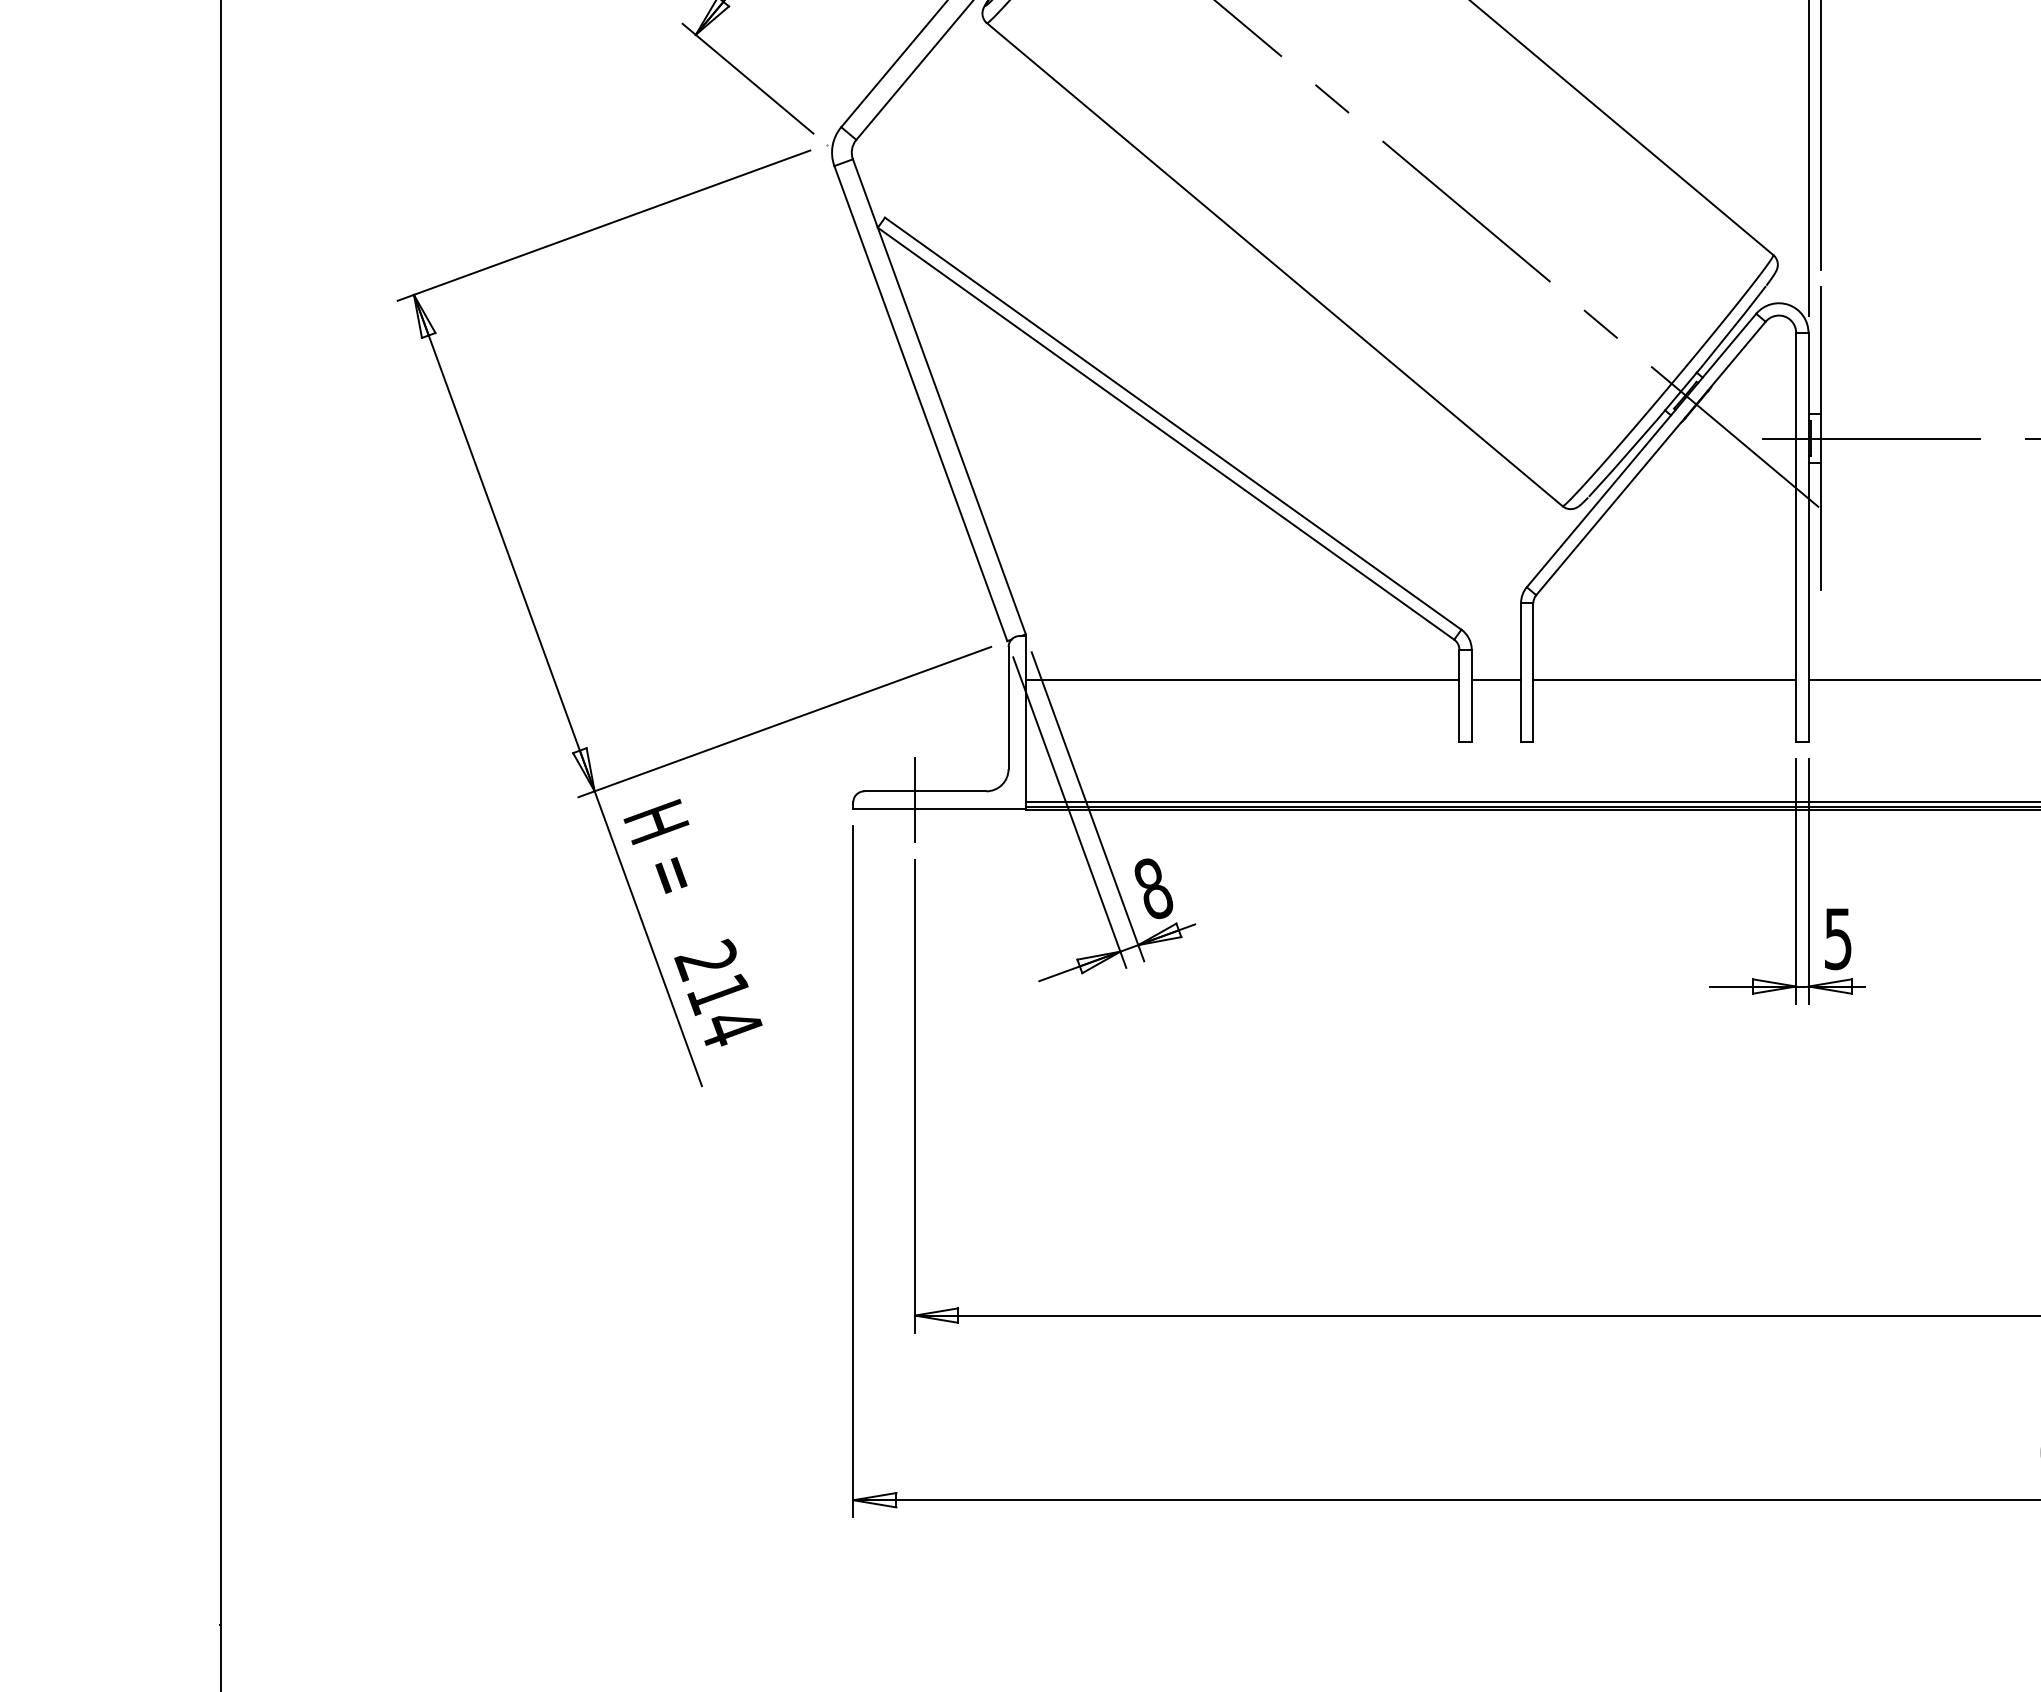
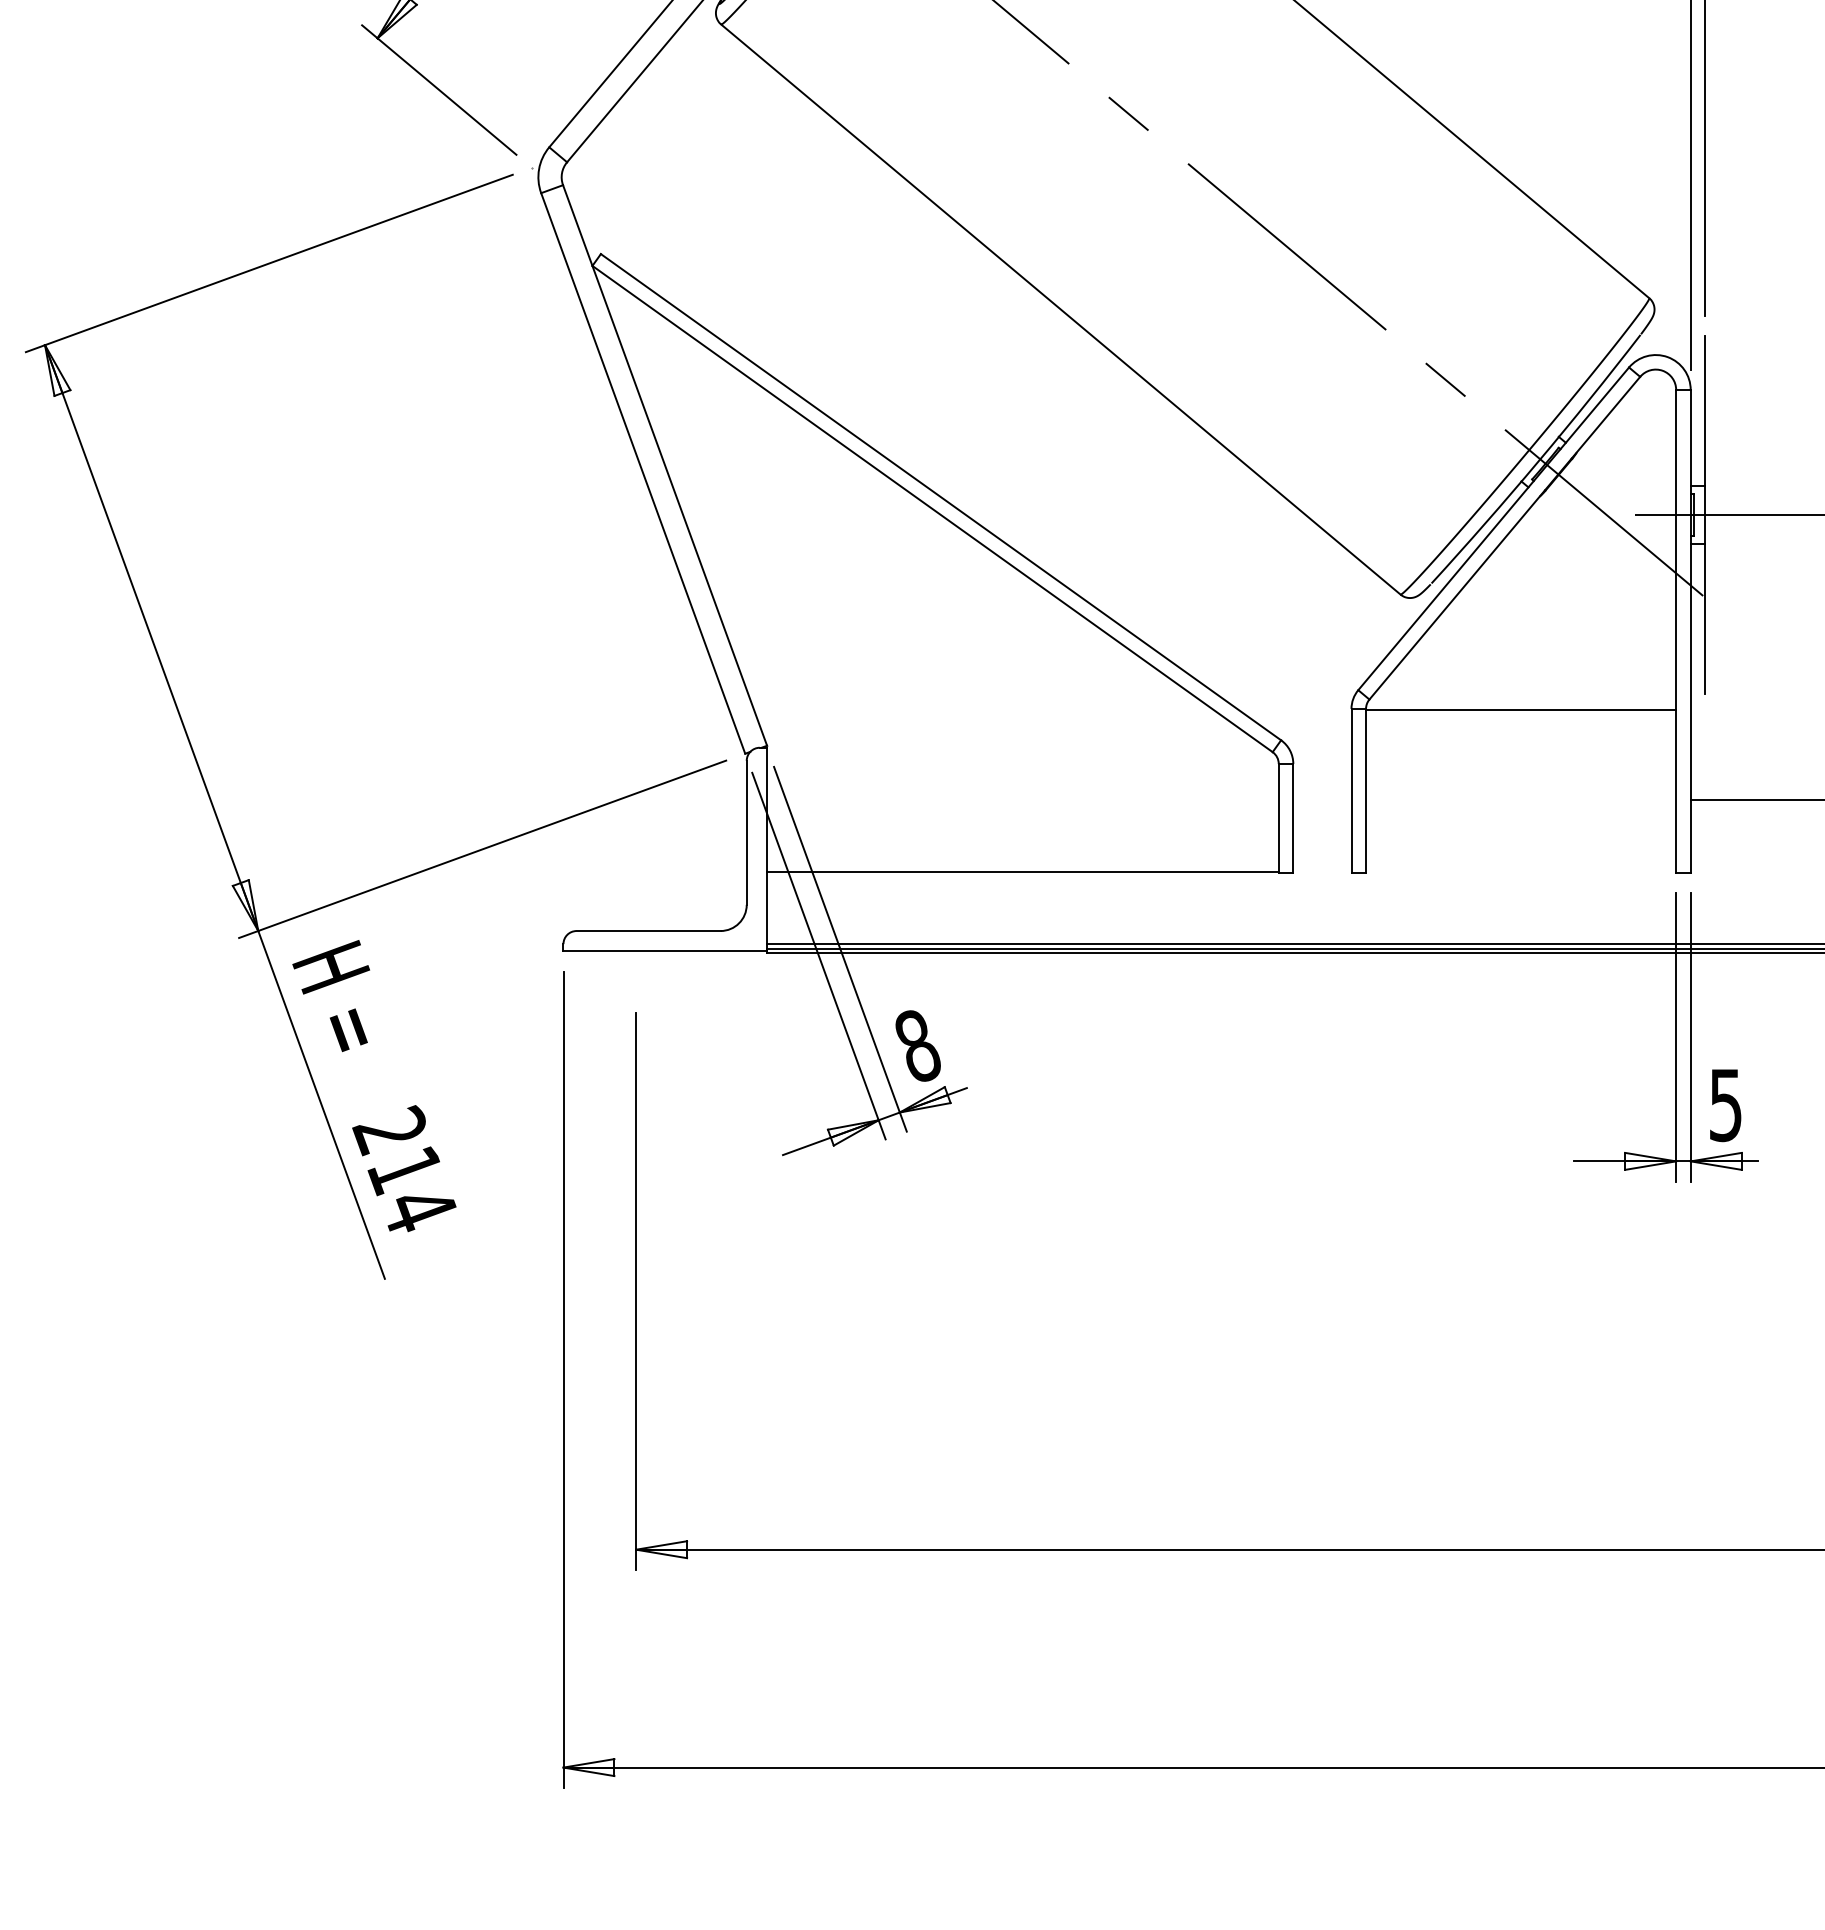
line: (1242, 680) -> (1022, 872), moved
line: (1496, 680) -> (1322, 800), removed
line: (1664, 680) -> (1520, 710), moved
line: (914, 799) -> (635, 940), removed

